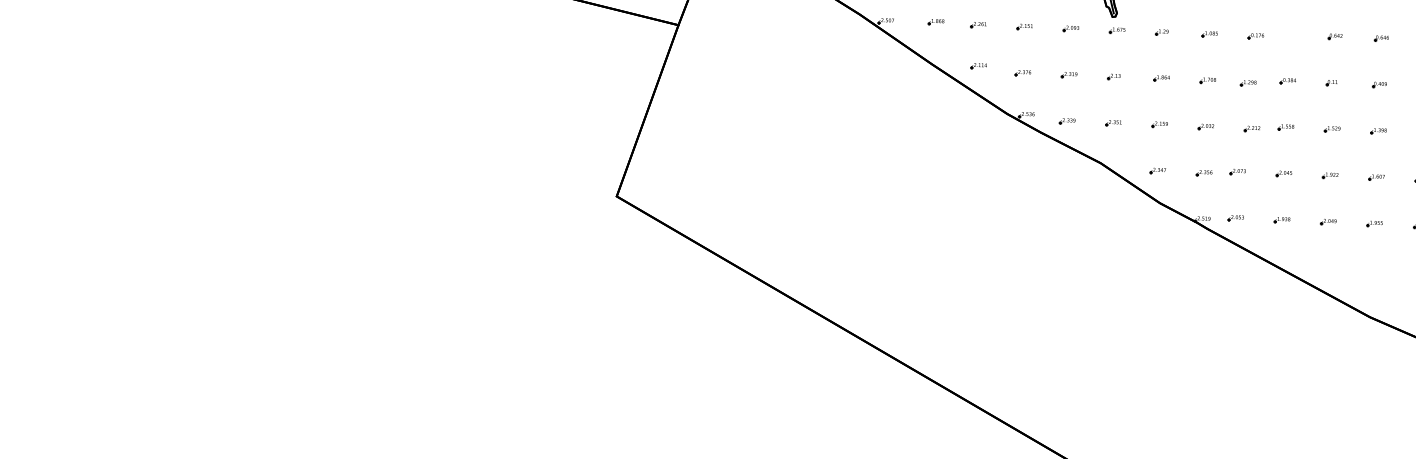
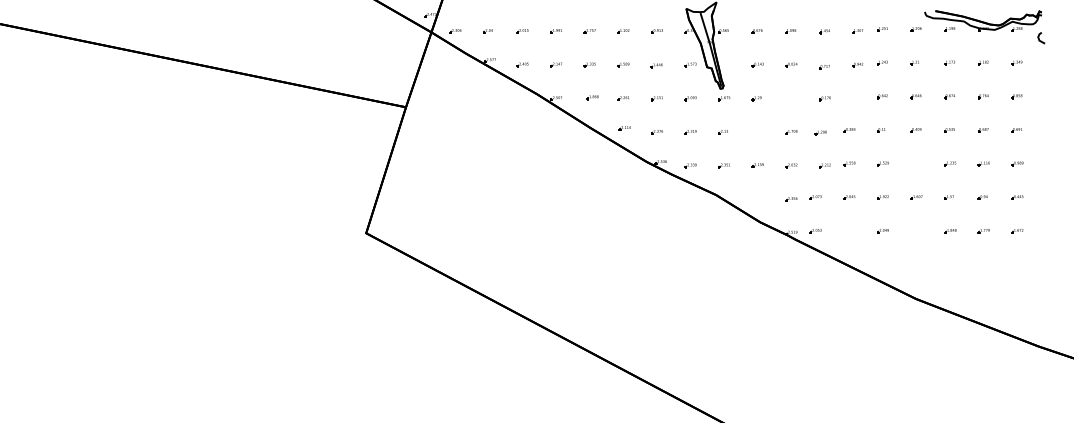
part: (1209, 34) -> (791, 98), removed
part: (1161, 77) -> (757, 131), removed
part: (1378, 130) -> (916, 163), removed
part: (1157, 171) -> (757, 199), removed
part: (1282, 220) -> (849, 231), removed
part: (1374, 224) -> (916, 231), removed

